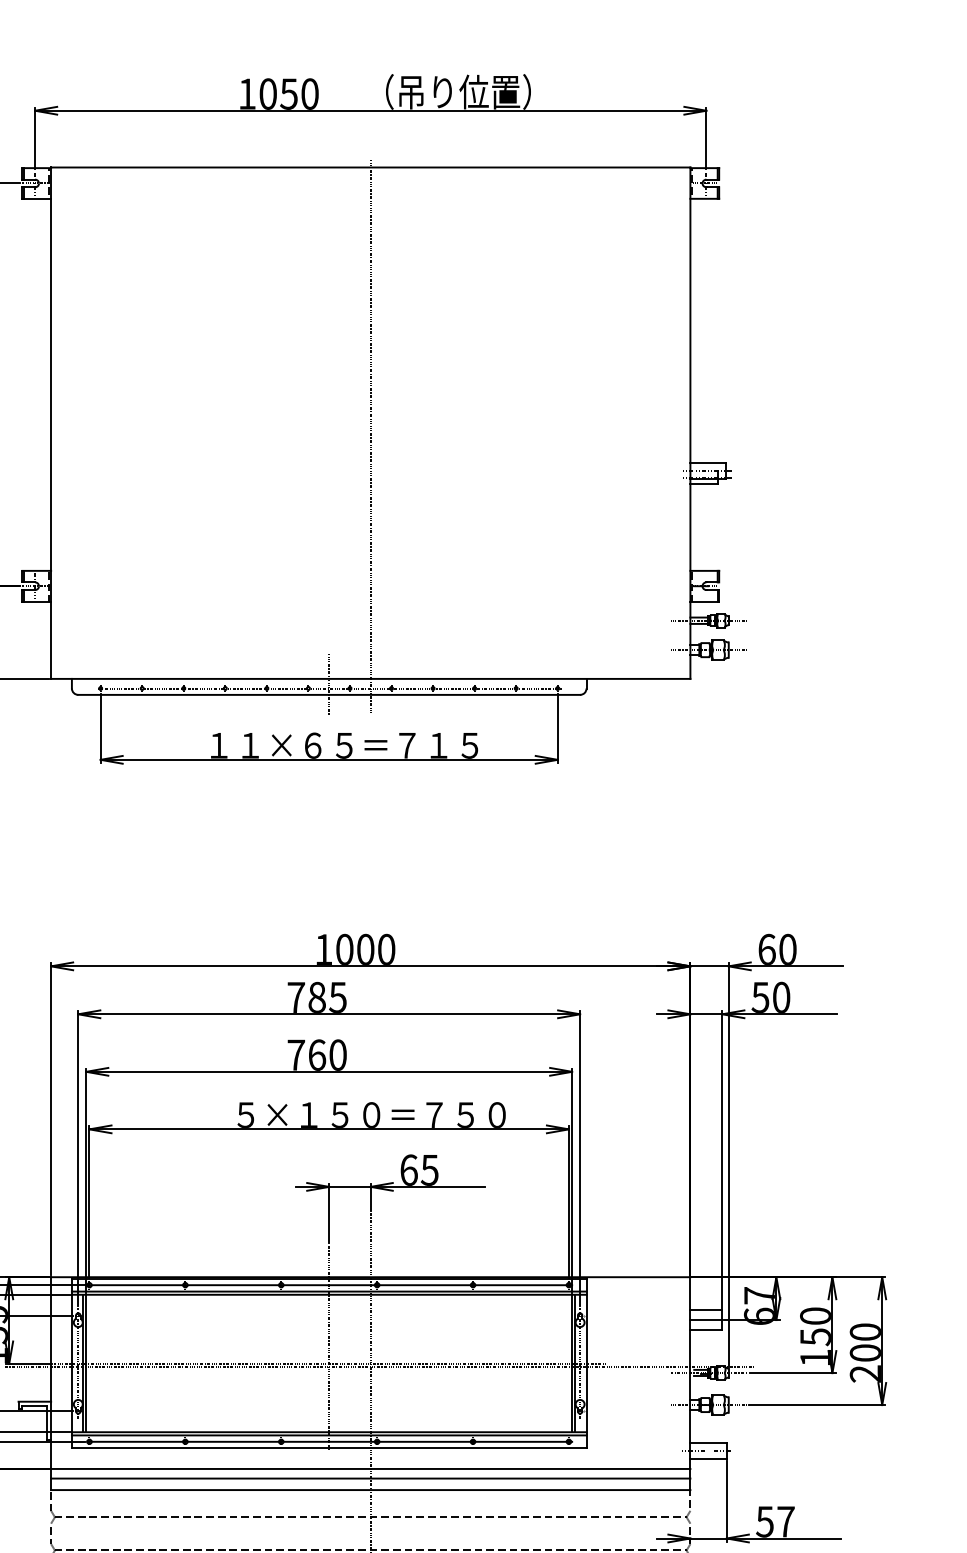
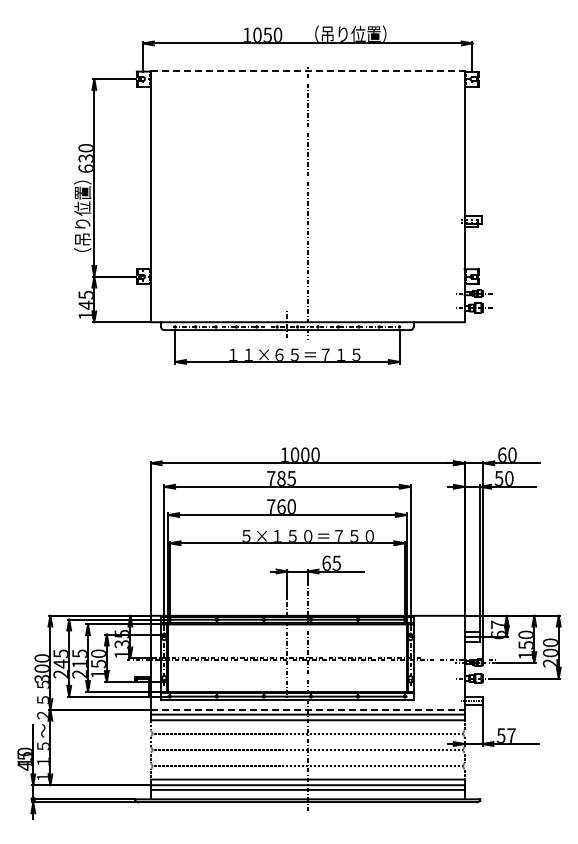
line: (370, 167) -> (307, 71), solid -> dashed
line: (370, 1468) -> (307, 709), solid -> dashed

